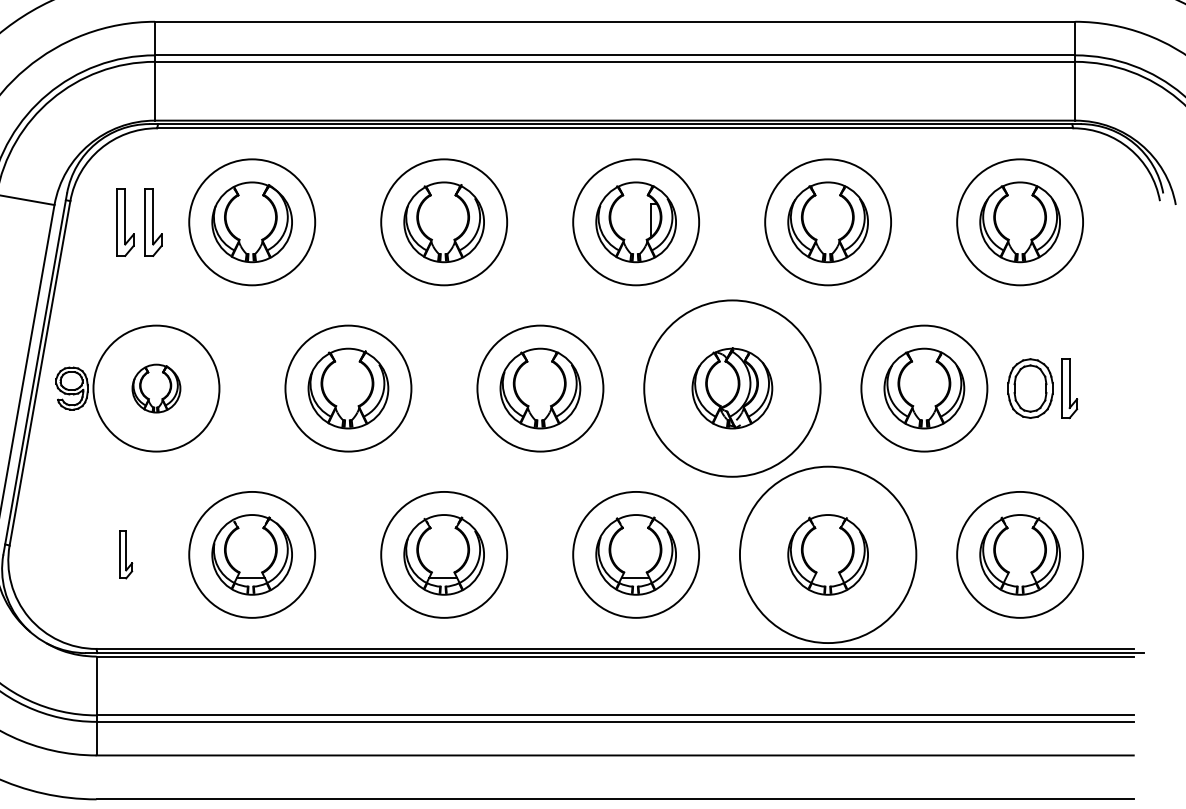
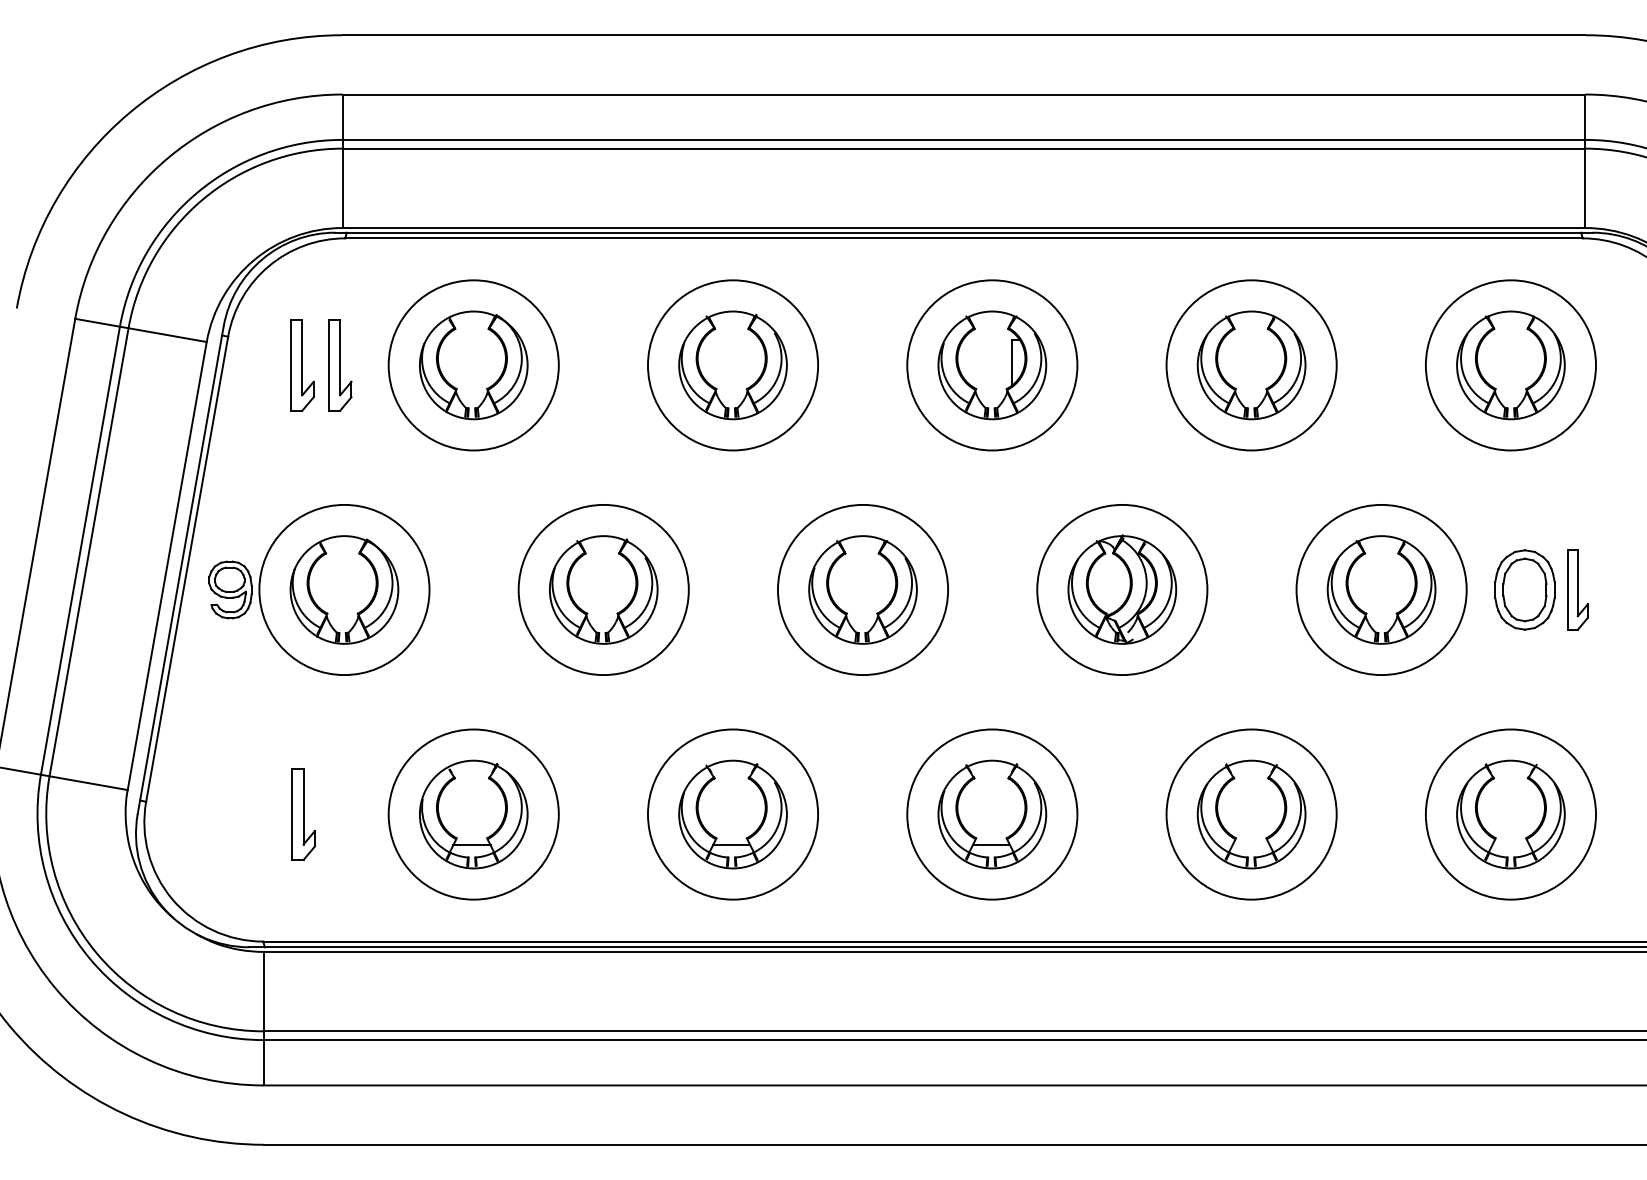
part: (156, 388) -> (344, 589), size x1.67
circle: (732, 388) -> (1122, 589), size x0.71
part: (126, 554) -> (303, 814), size x1.43
circle: (828, 554) -> (1251, 814), size x0.71

